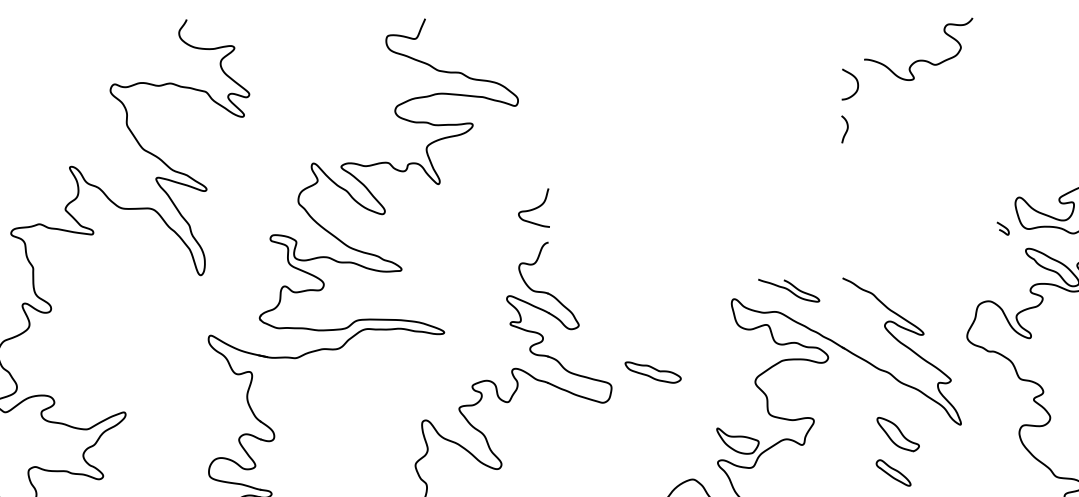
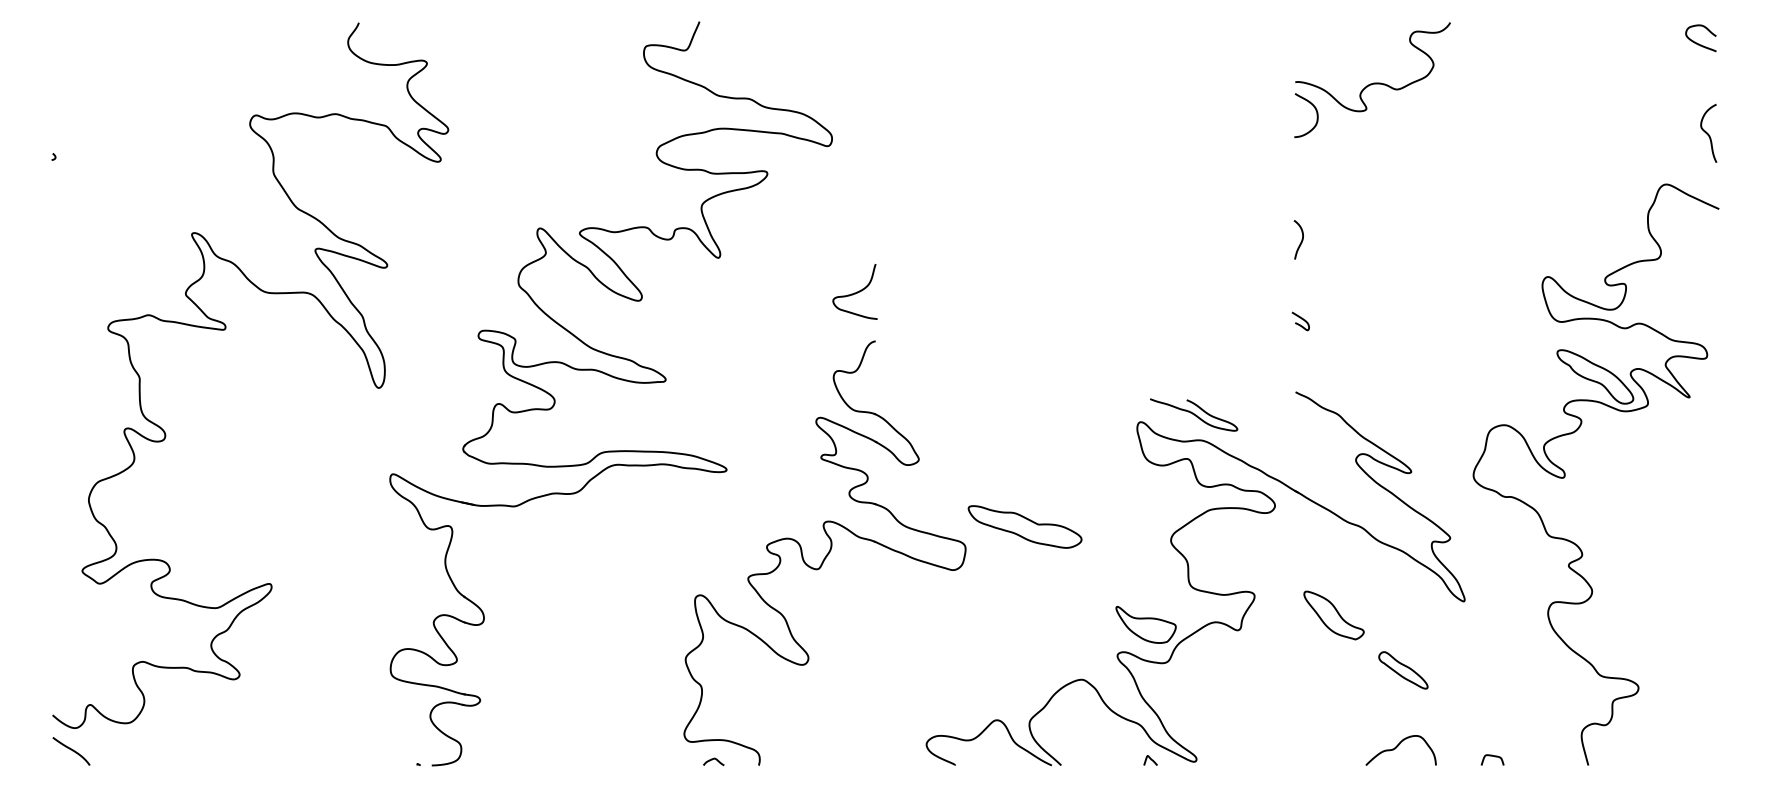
curve: (918, 59) -> (1373, 82), moved
curve: (846, 129) -> (1301, 239), moved
curve: (1003, 227) -> (1301, 319), moved
curve: (789, 290) -> (1194, 414), moved
part: (652, 372) -> (1024, 526), size x1.43
part: (897, 434) -> (1333, 615), moved
part: (893, 473) -> (1403, 670), moved

